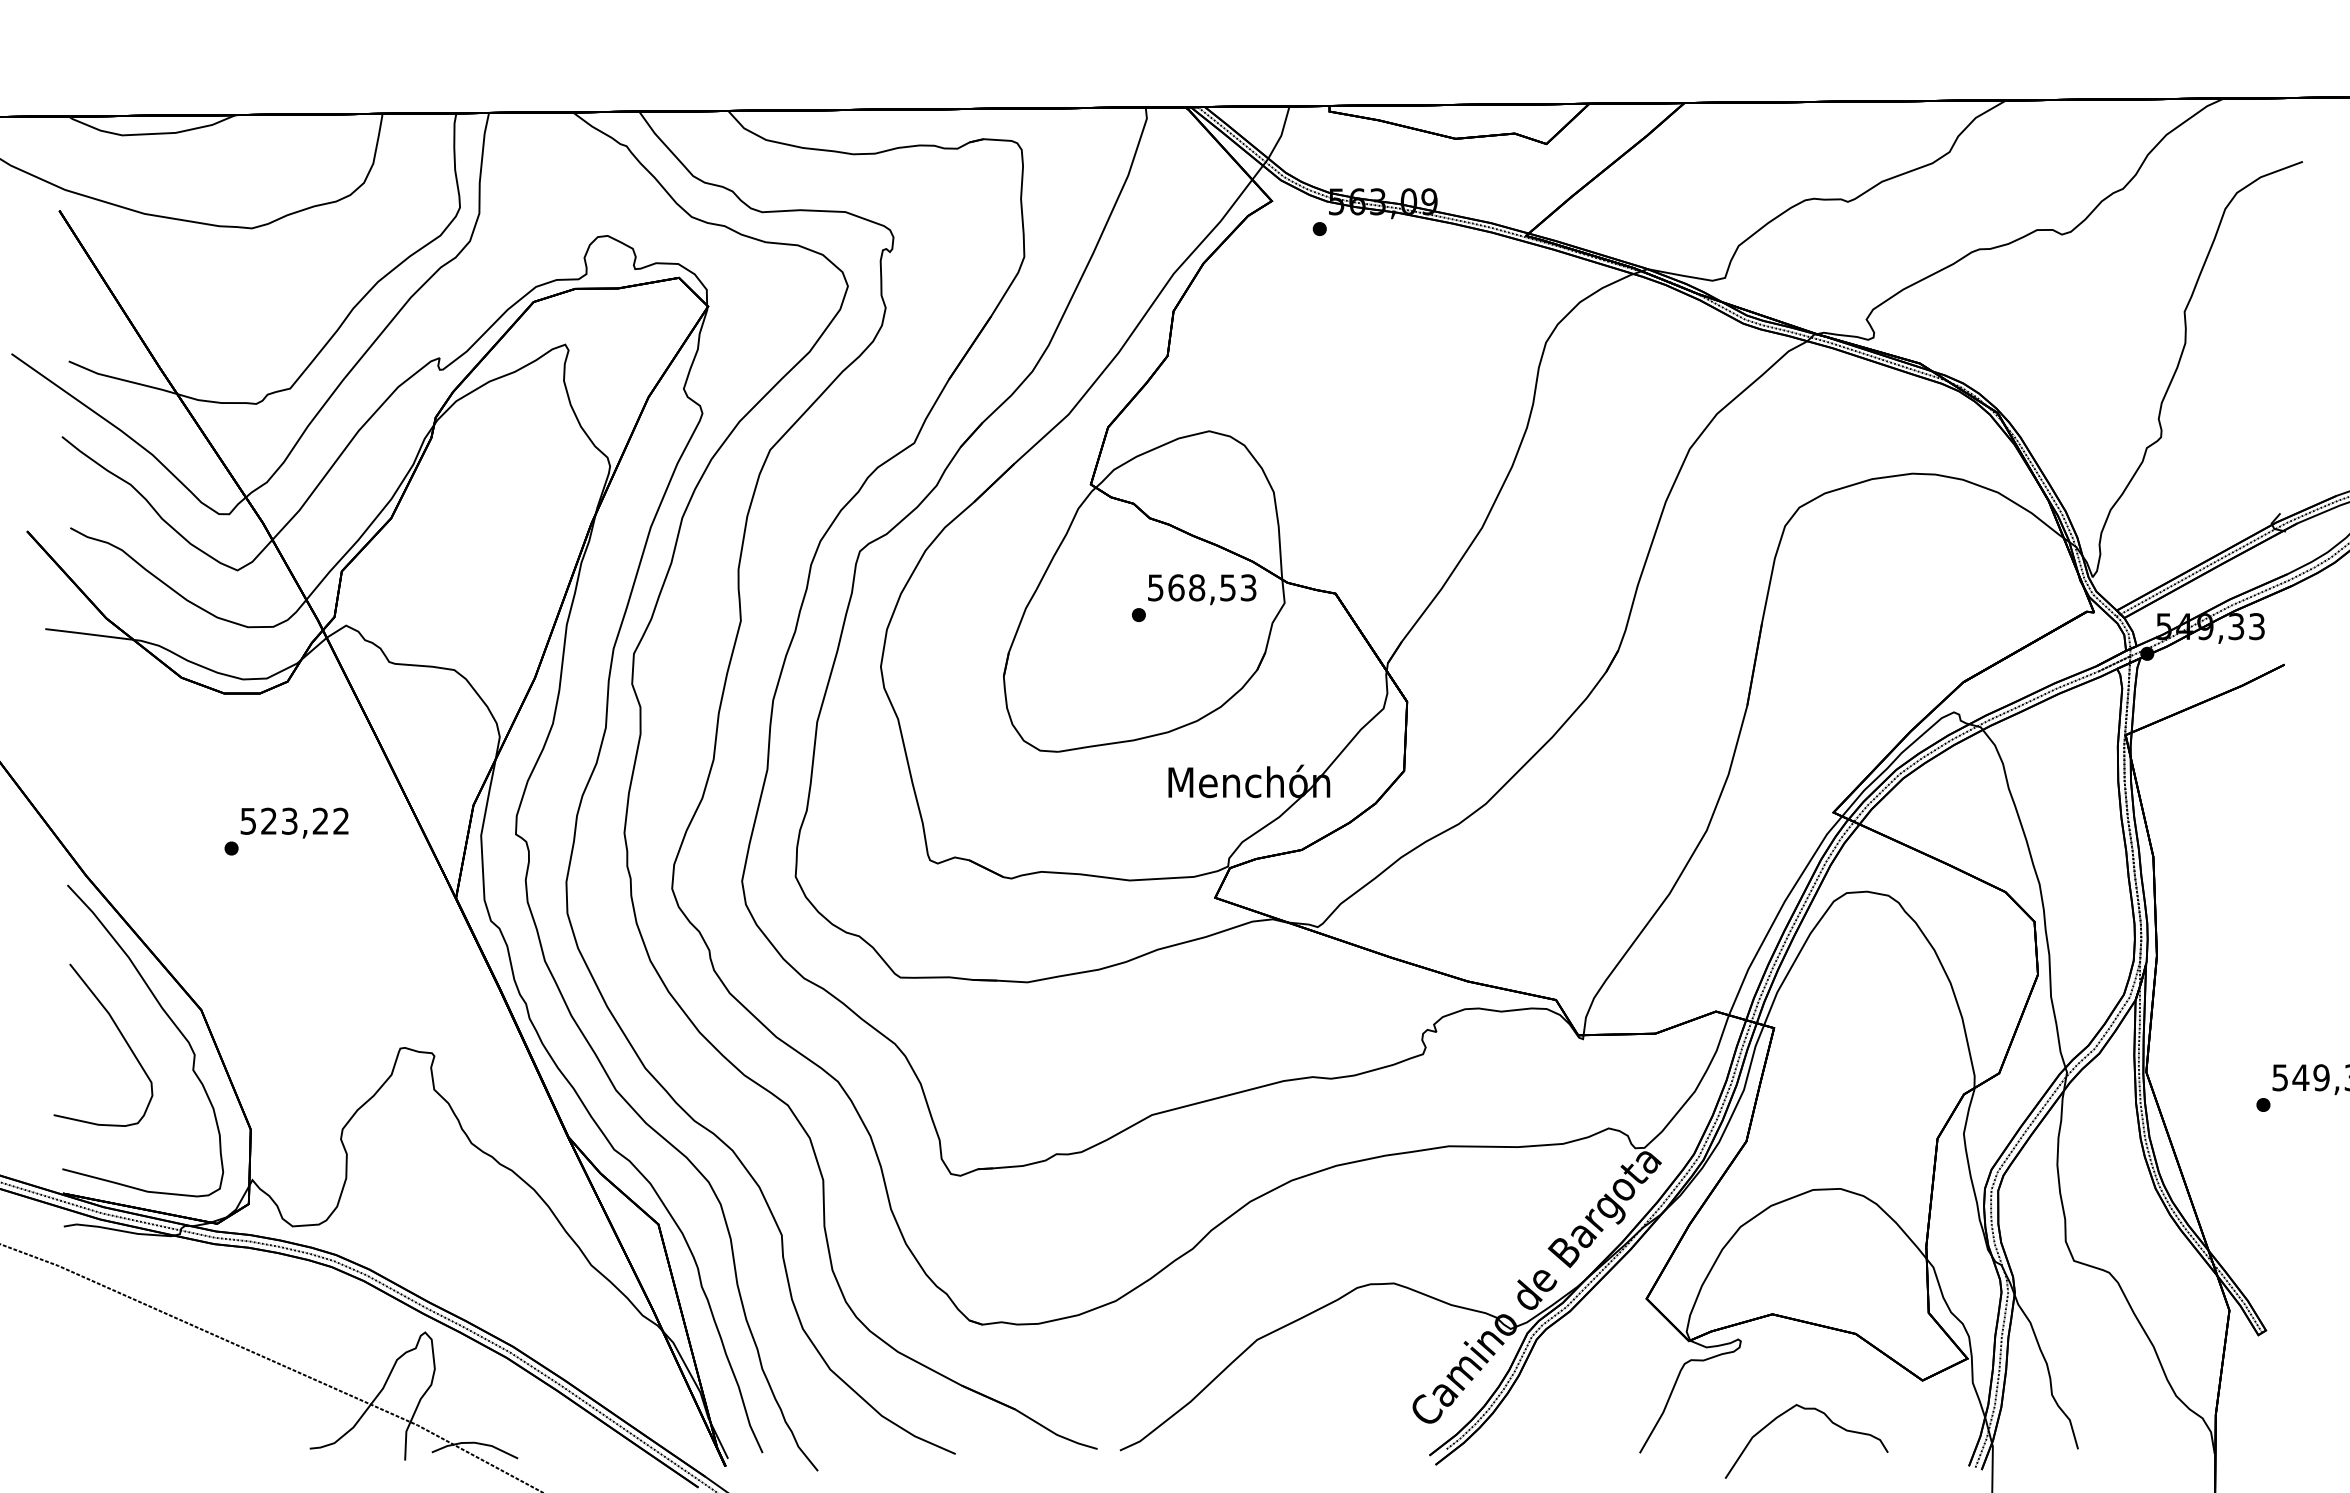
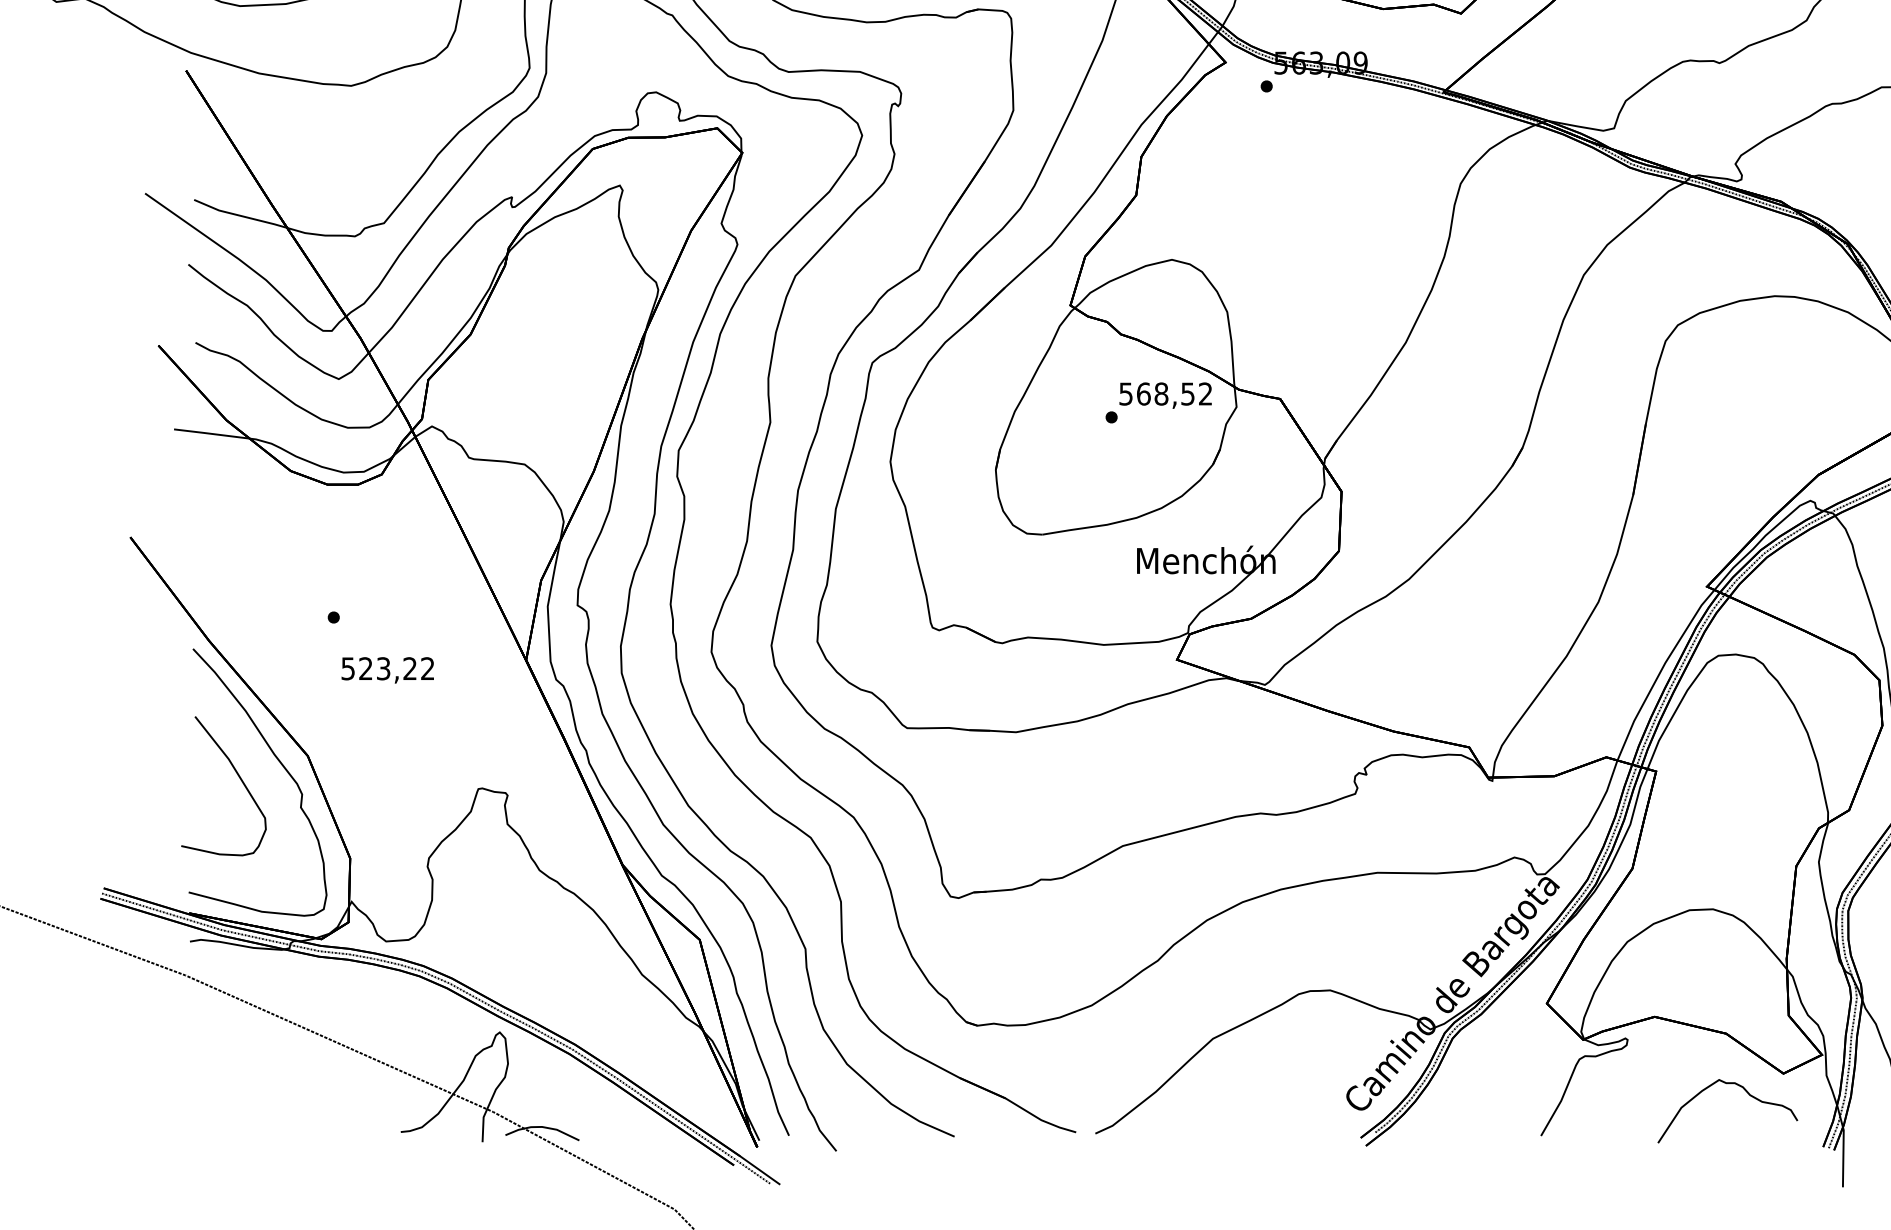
text: (1248, 587) -> (1205, 393), 568,53 -> 568,52
text: (294, 822) -> (387, 669), moved
curve: (1828, 1419) -> (1746, 1092), moved

